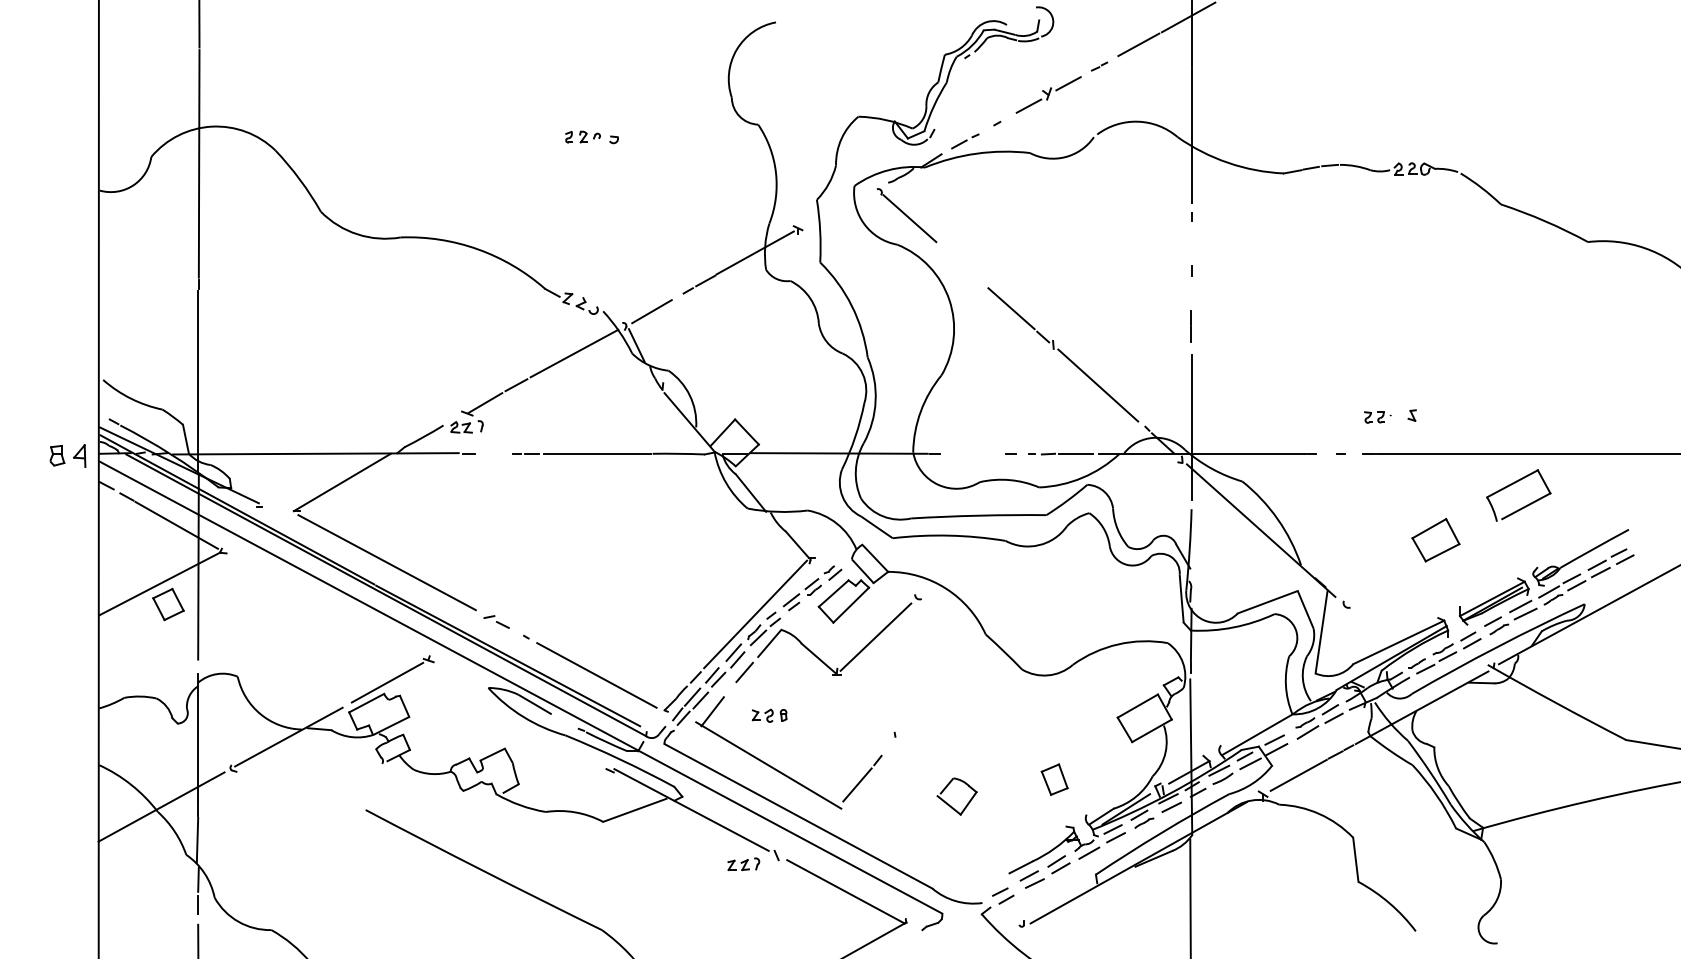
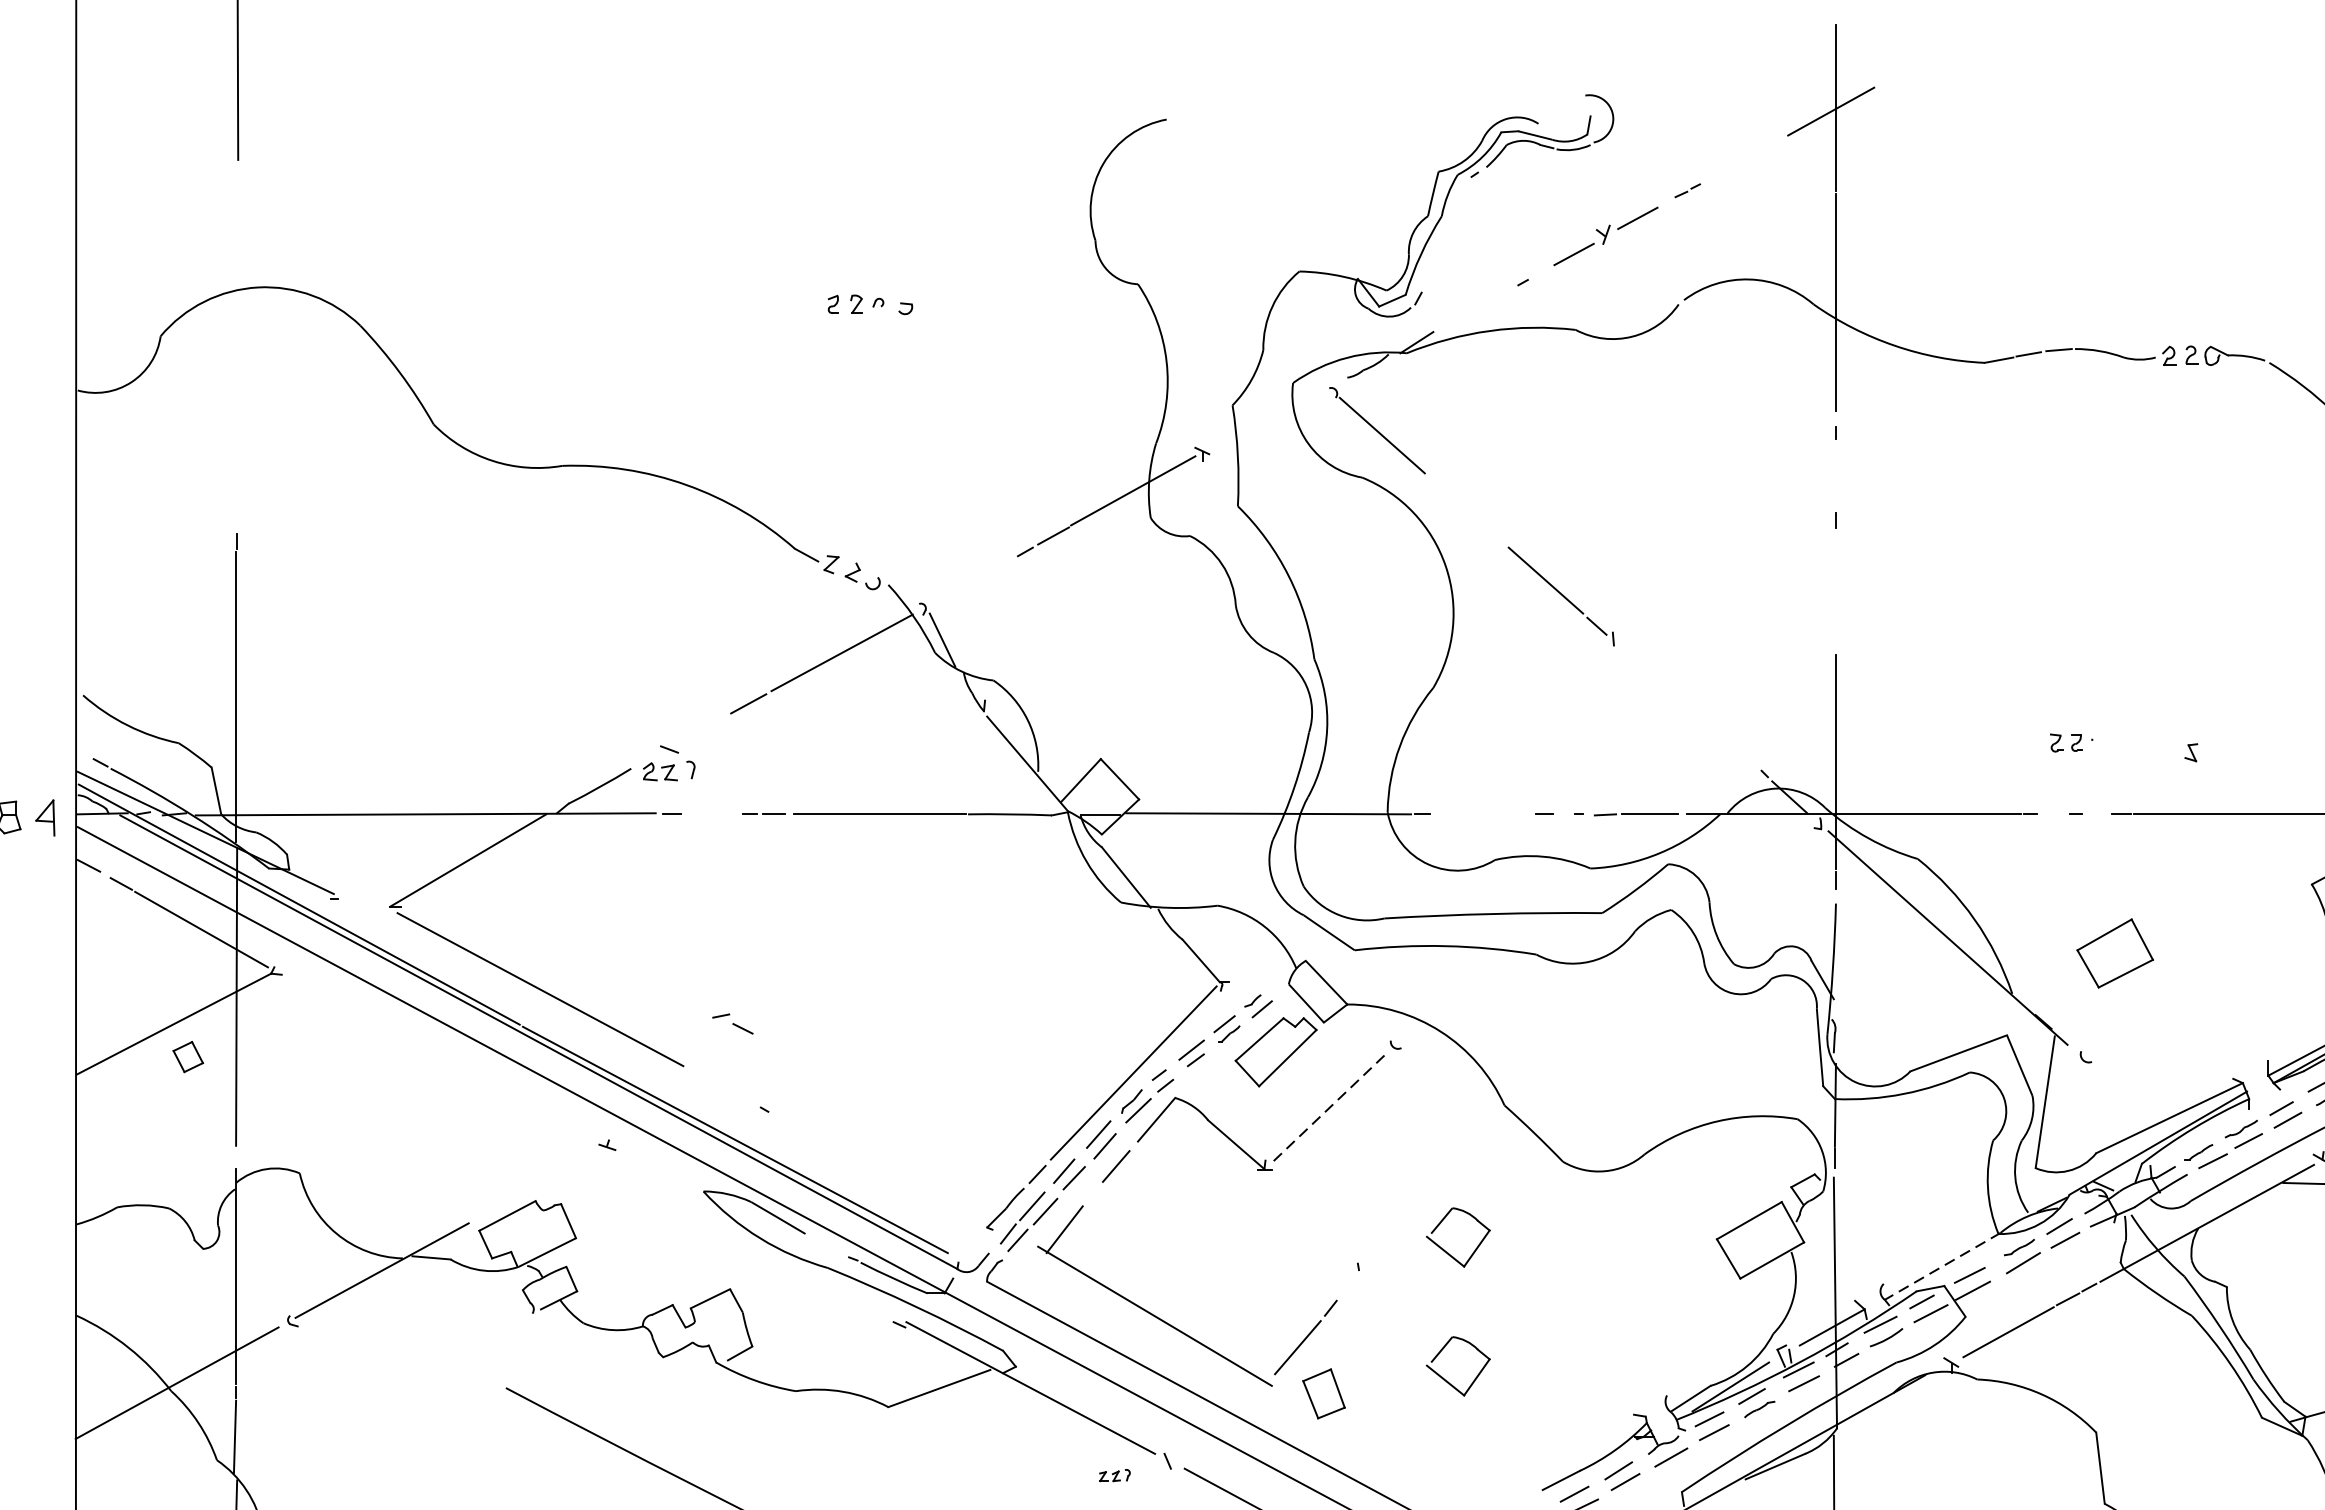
line: (1138, 44) -> (1750, 155), removed
part: (965, 141) -> (1471, 311), removed
line: (198, 163) -> (236, 346), removed
line: (651, 311) -> (966, 585), removed
line: (1190, 326) -> (1834, 609), removed
line: (1098, 385) -> (1686, 704), removed
line: (485, 402) -> (698, 731), removed
part: (1377, 417) -> (2070, 742), moved
part: (1435, 540) -> (2114, 953), moved
part: (168, 604) -> (188, 1057), size x0.6
part: (496, 621) -> (732, 1023), moved
line: (875, 637) -> (1326, 1110), solid -> dashed
line: (596, 675) -> (877, 1171), removed
line: (387, 682) -> (540, 1182), removed
part: (769, 715) -> (1156, 1235), removed
part: (948, 723) -> (1444, 1248), added
line: (1257, 734) -> (1942, 1266), solid -> dashed
part: (1054, 779) -> (1323, 1393), moved
part: (743, 864) -> (1114, 1475), size x0.6

